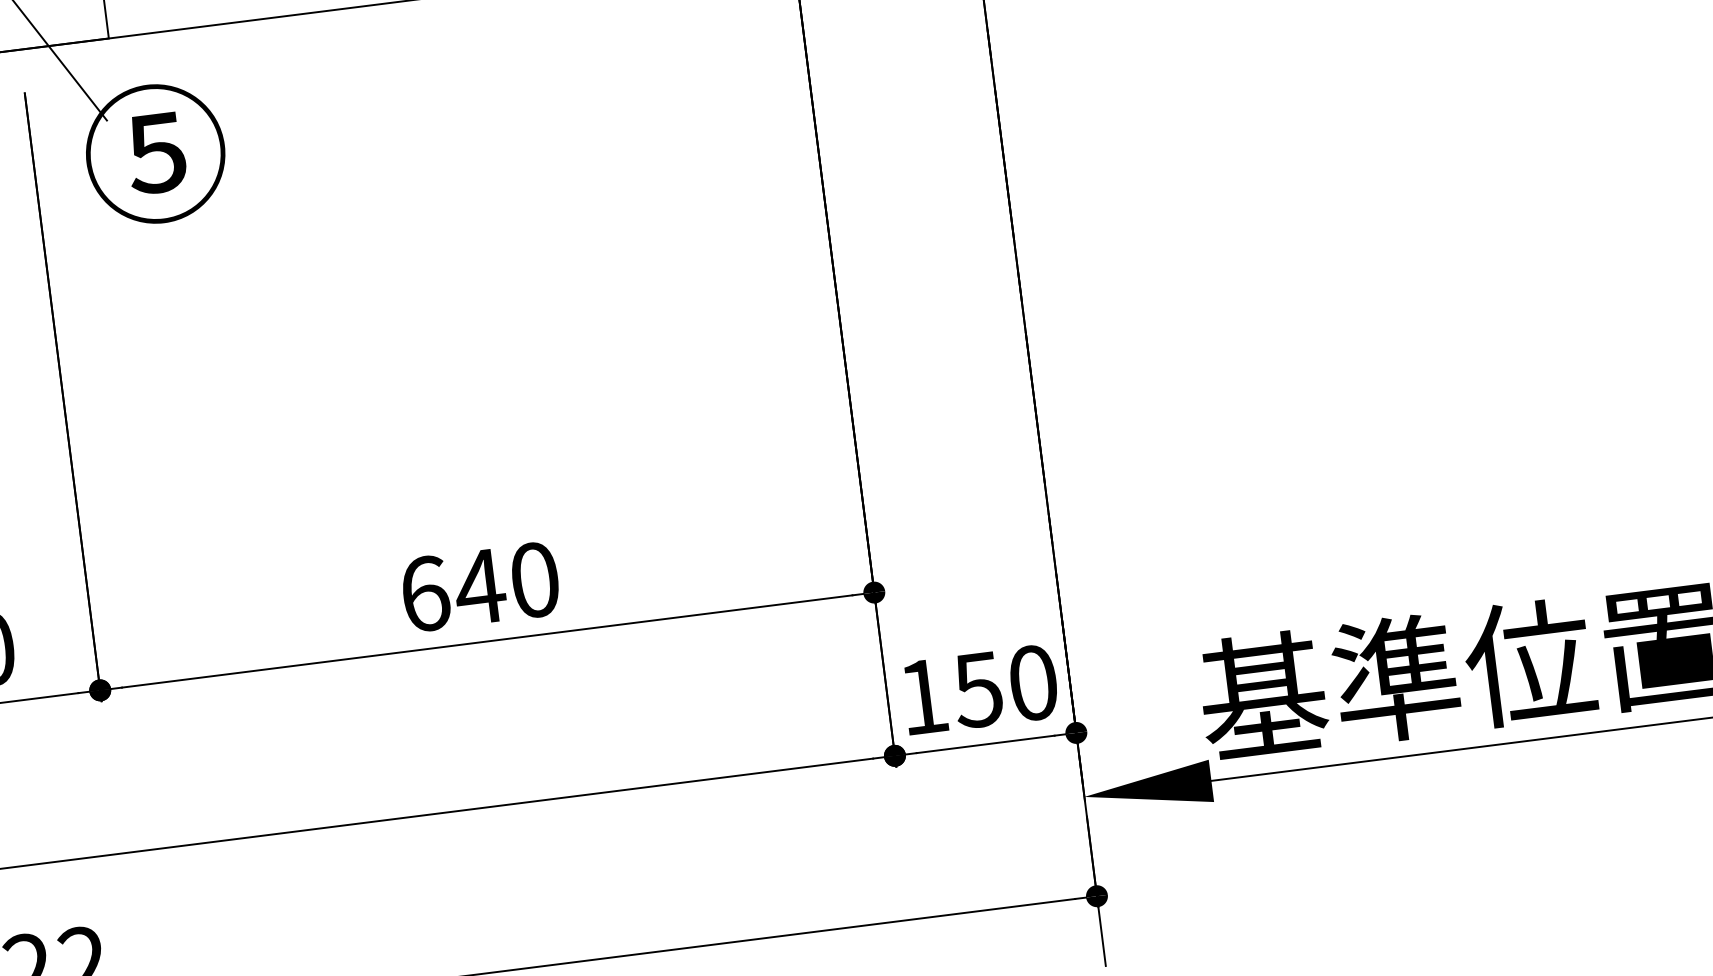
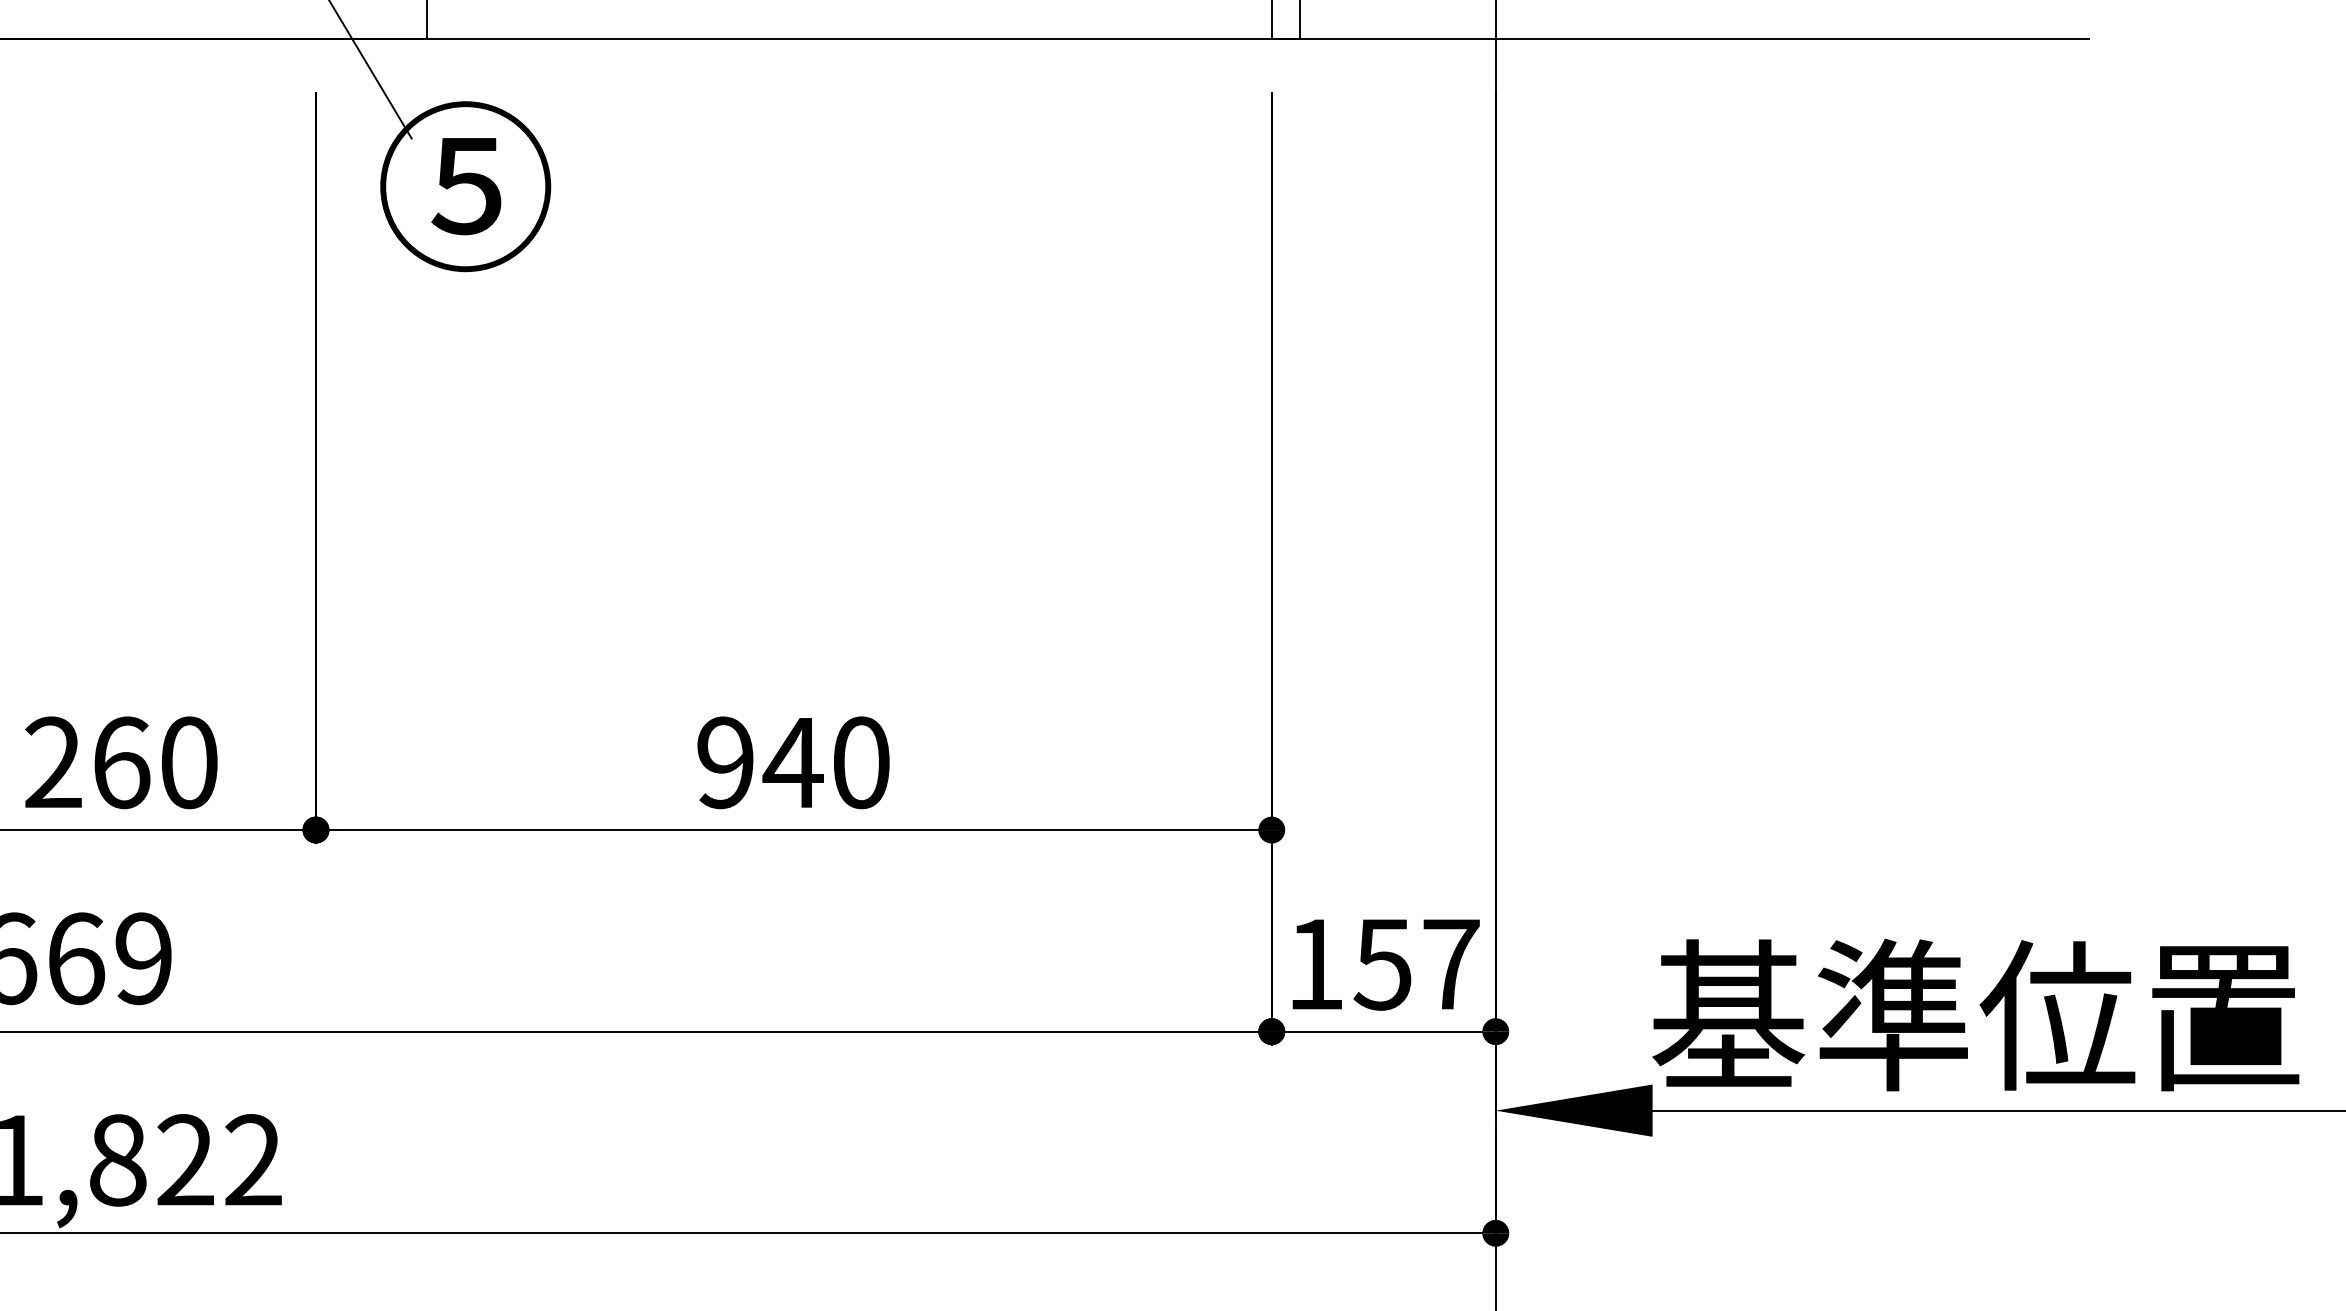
text: (424, 593) -> (725, 762), 640 -> 940
text: (1033, 683) -> (1451, 964), 150 -> 157

